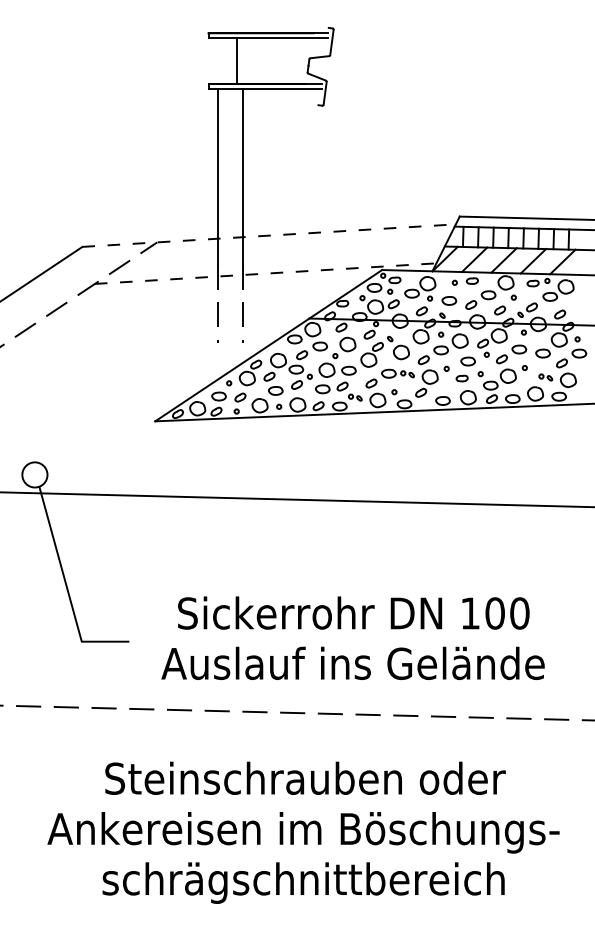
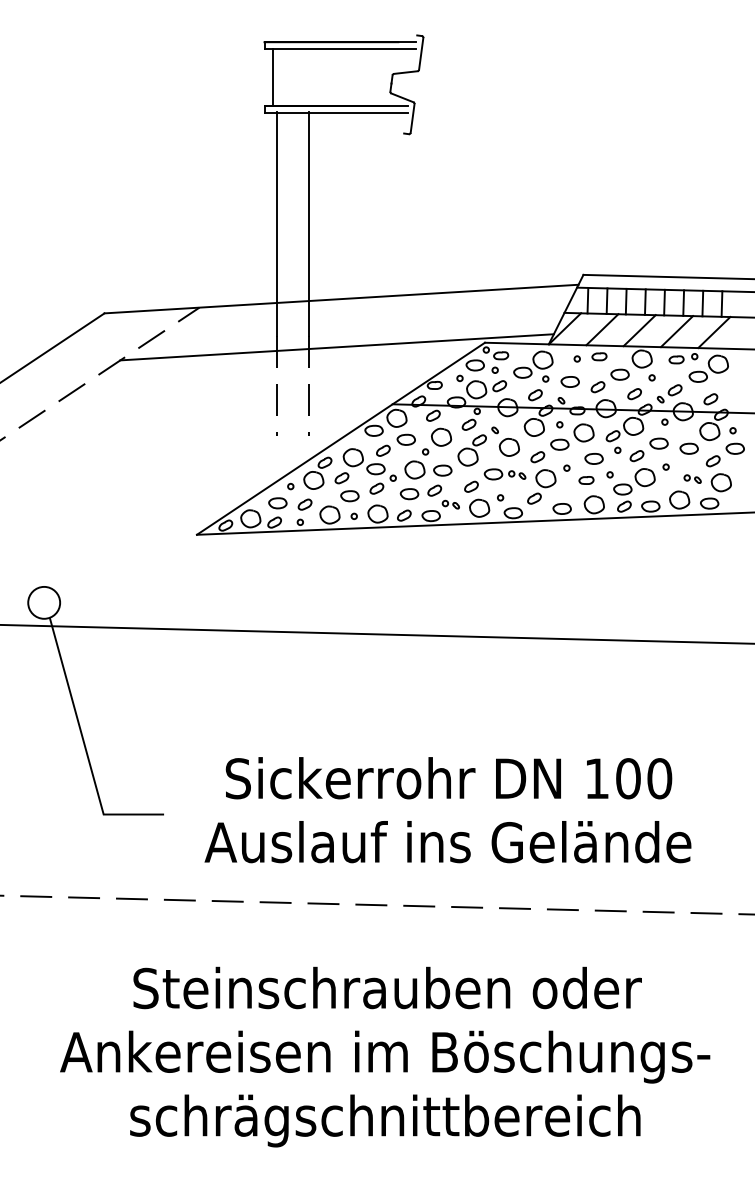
line: (237, 60) -> (273, 76), moved
line: (269, 235) -> (341, 298), dashed -> solid
line: (266, 273) -> (338, 347), dashed -> solid

